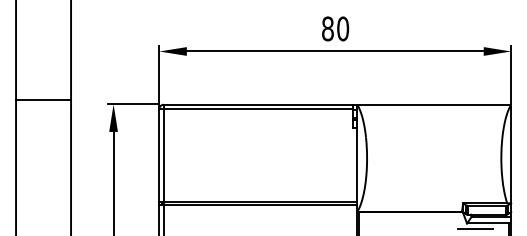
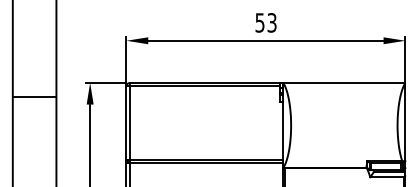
text: (335, 28) -> (266, 22), 80 -> 53
line: (42, 100) -> (33, 97), moved
line: (475, 228) -> (377, 181), removed

